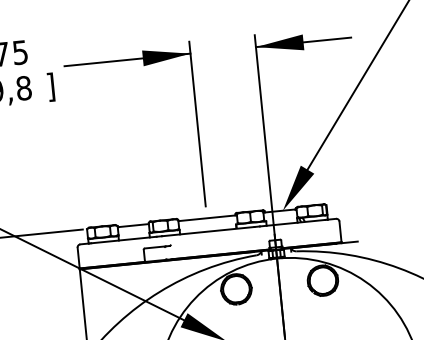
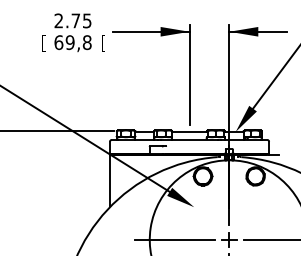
text: (50, 87) -> (103, 43), ] -> [

